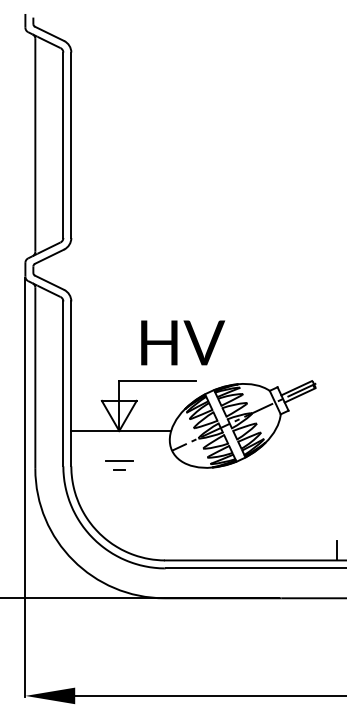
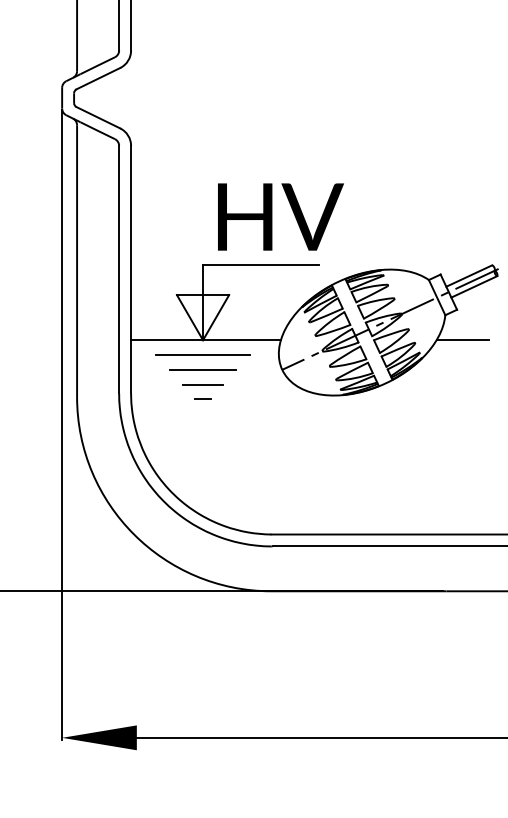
text: (183, 342) -> (281, 216), moved
line: (291, 431) -> (461, 340), added
line: (119, 440) -> (203, 354), added
line: (119, 450) -> (203, 369), added

